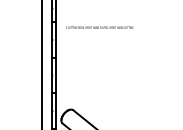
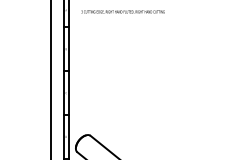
text: (99, 27) -> (122, 11), moved

